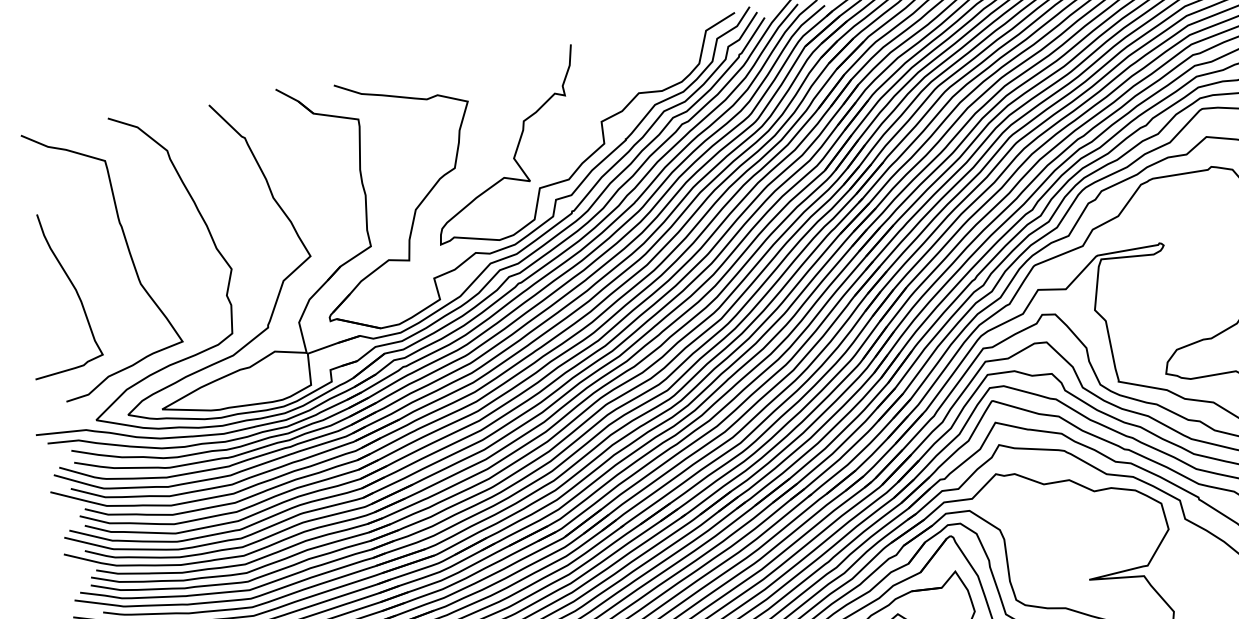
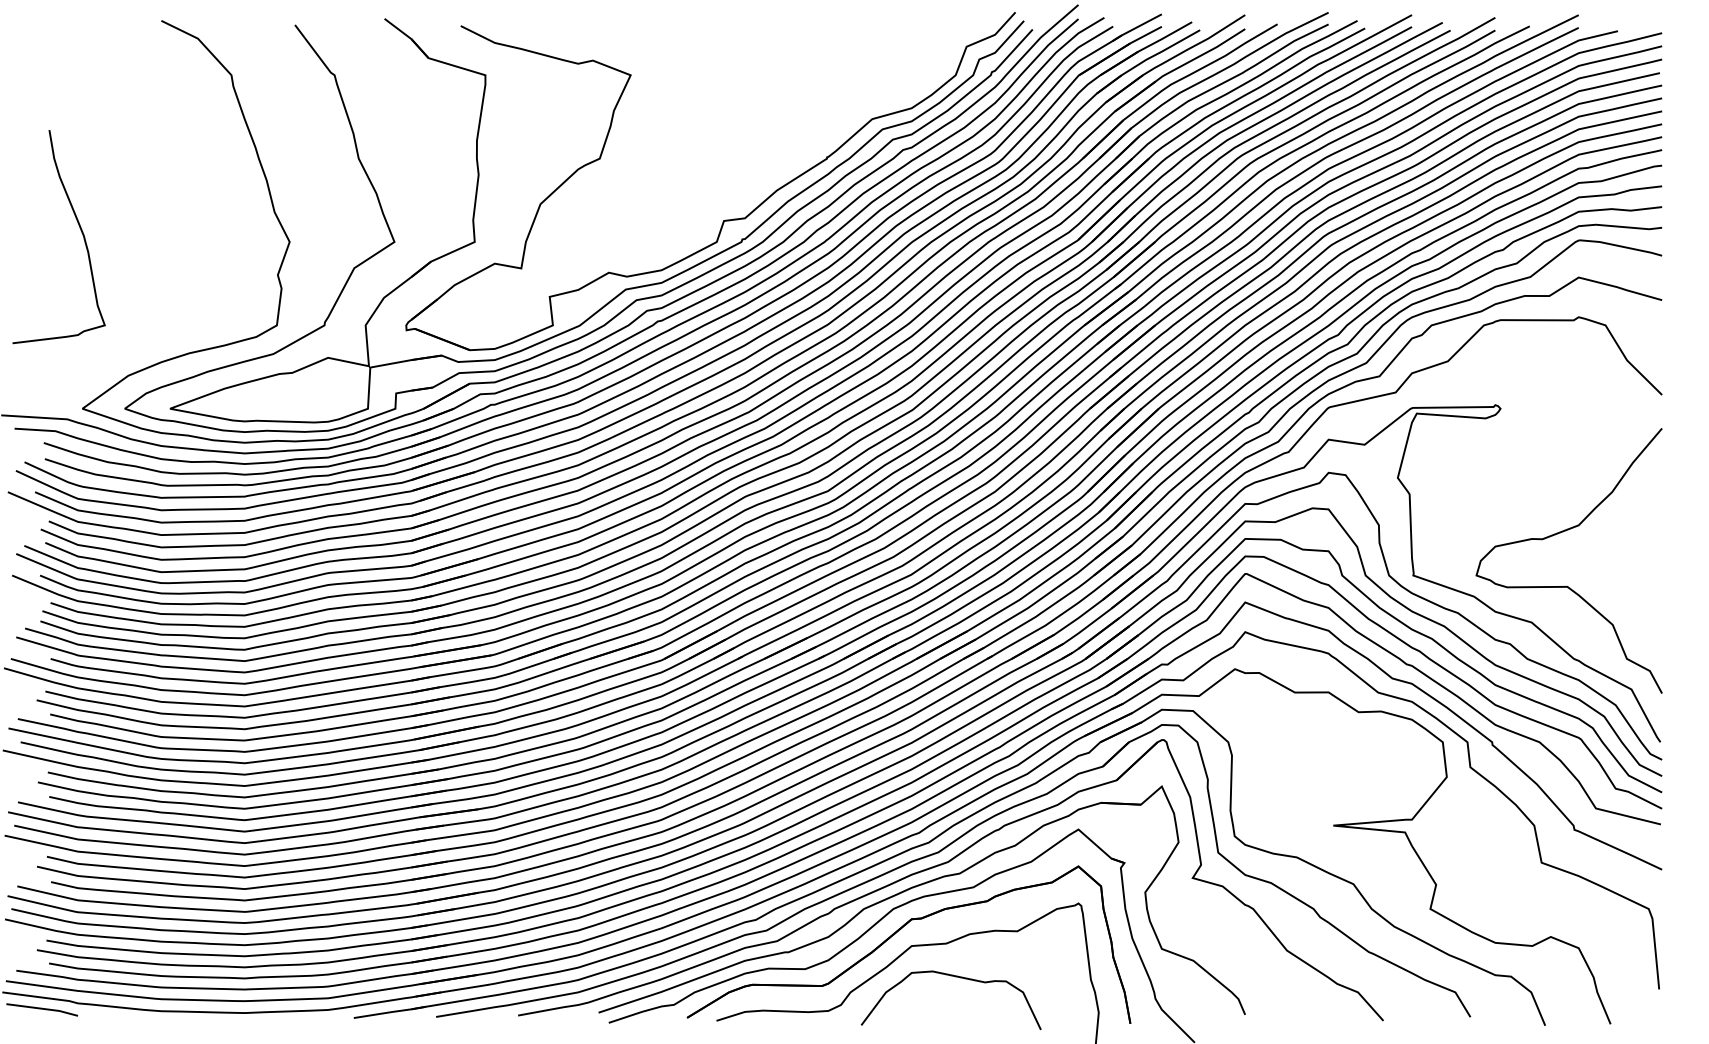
curve: (602, 129) -> (798, 139), removed
curve: (127, 249) -> (159, 194), removed

